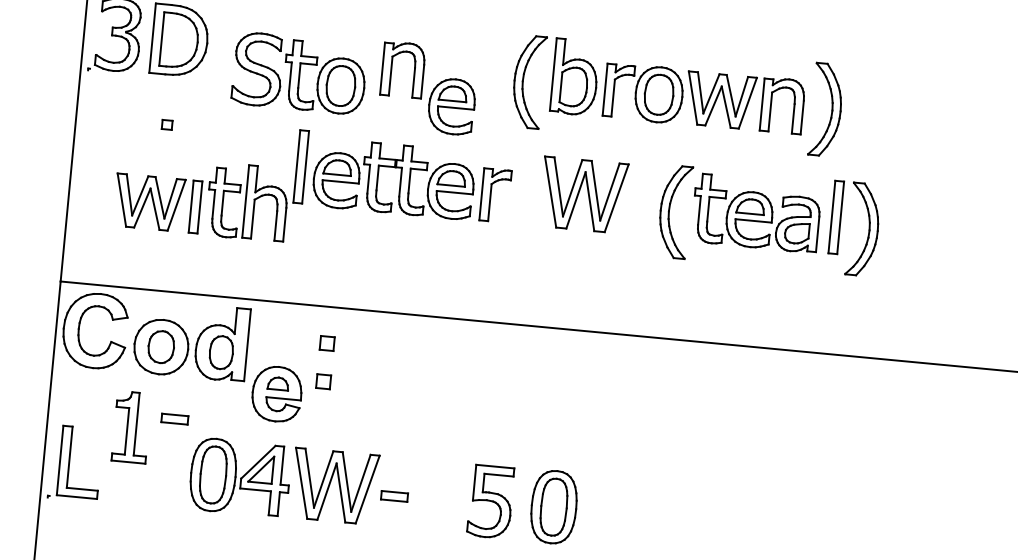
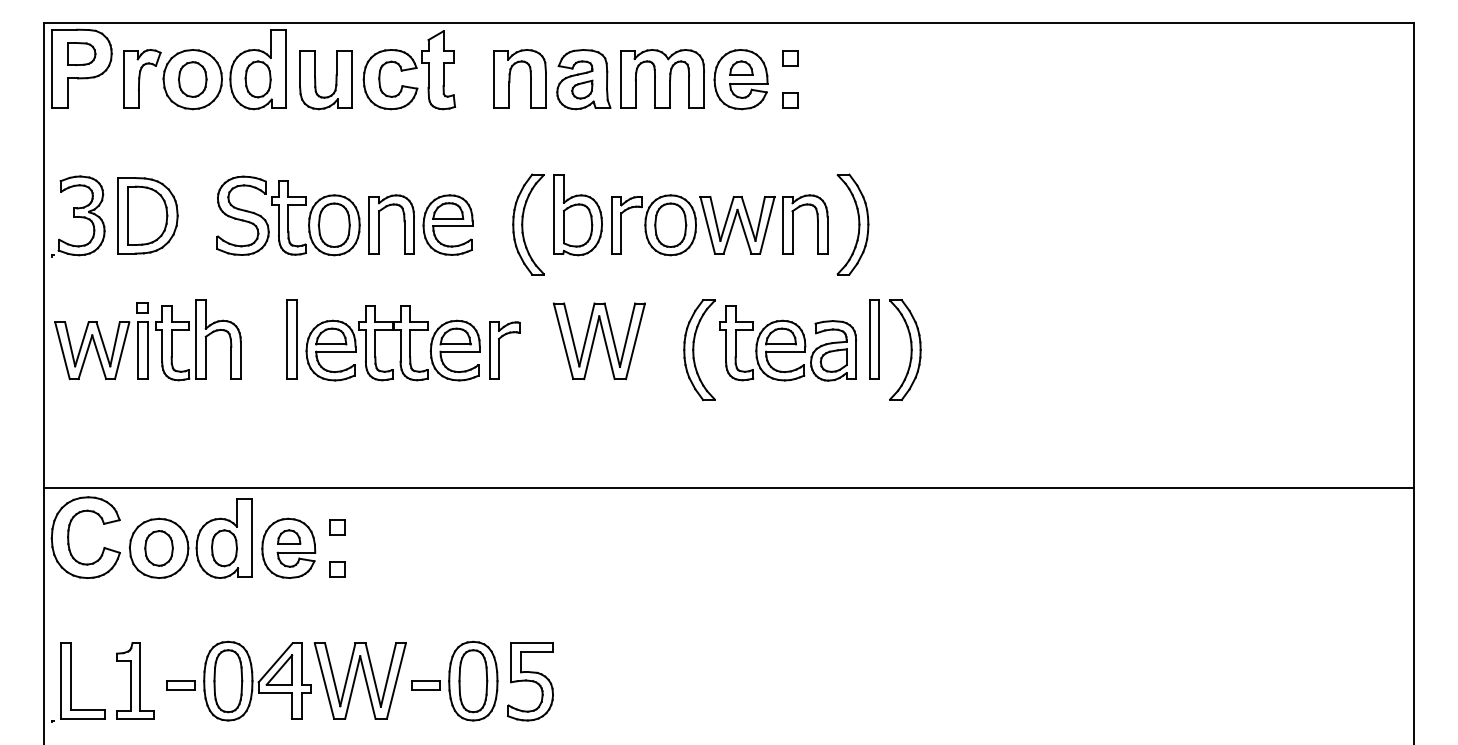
part: (299, 73) -> (288, 215), moved
part: (451, 105) -> (447, 224), moved
part: (200, 198) -> (147, 340), moved
part: (276, 393) -> (288, 547), moved
part: (174, 418) -> (180, 685), moved
part: (131, 426) -> (135, 680), moved
part: (554, 506) -> (473, 680), moved

